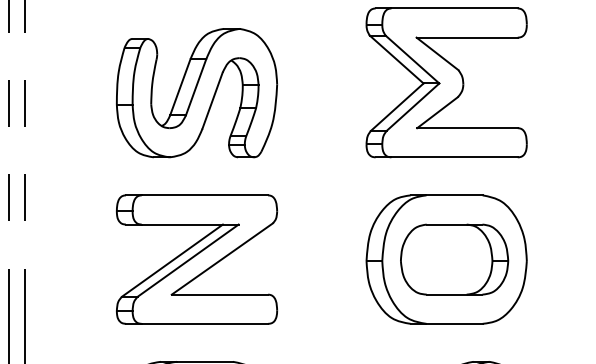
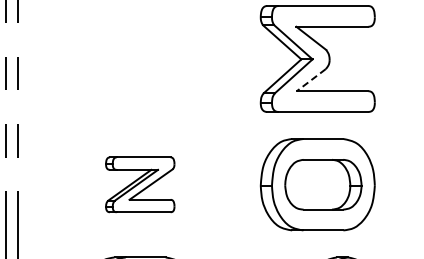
part: (197, 92) -> (140, 65), removed
line: (436, 113) -> (310, 80), solid -> dashed
part: (197, 259) -> (140, 184), size x0.6

